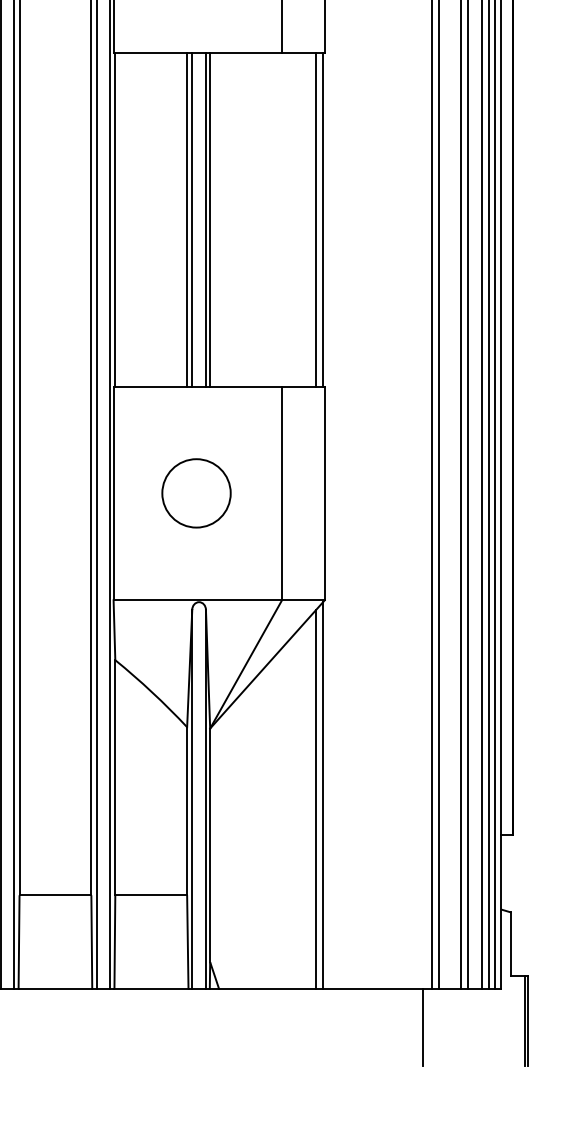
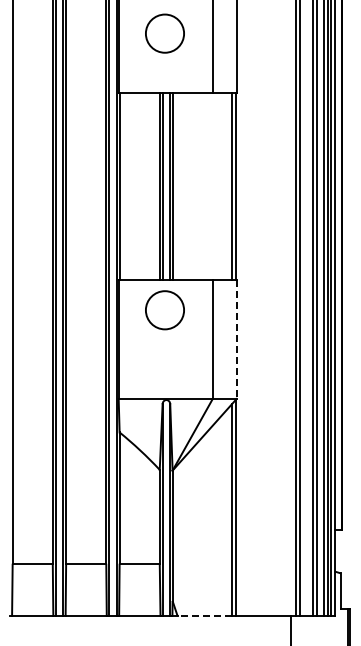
circle: (195, 493) -> (164, 310), moved
line: (324, 493) -> (236, 339), solid -> dashed
line: (267, 989) -> (204, 616), solid -> dashed

